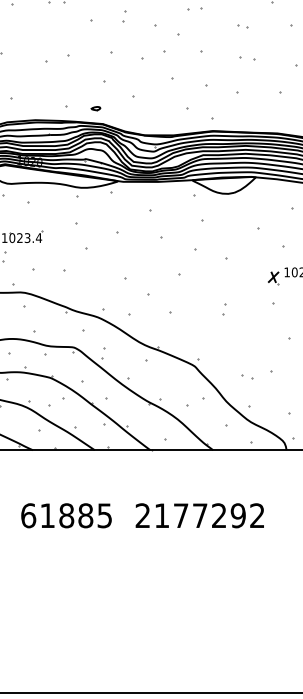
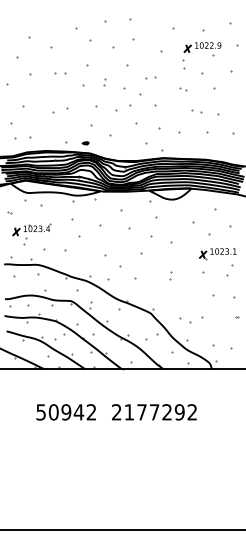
part: (246, 58) -> (196, 111), moved
part: (246, 376) -> (185, 320), size x1.6
text: (66, 515) -> (66, 412), 61885 -> 50942

